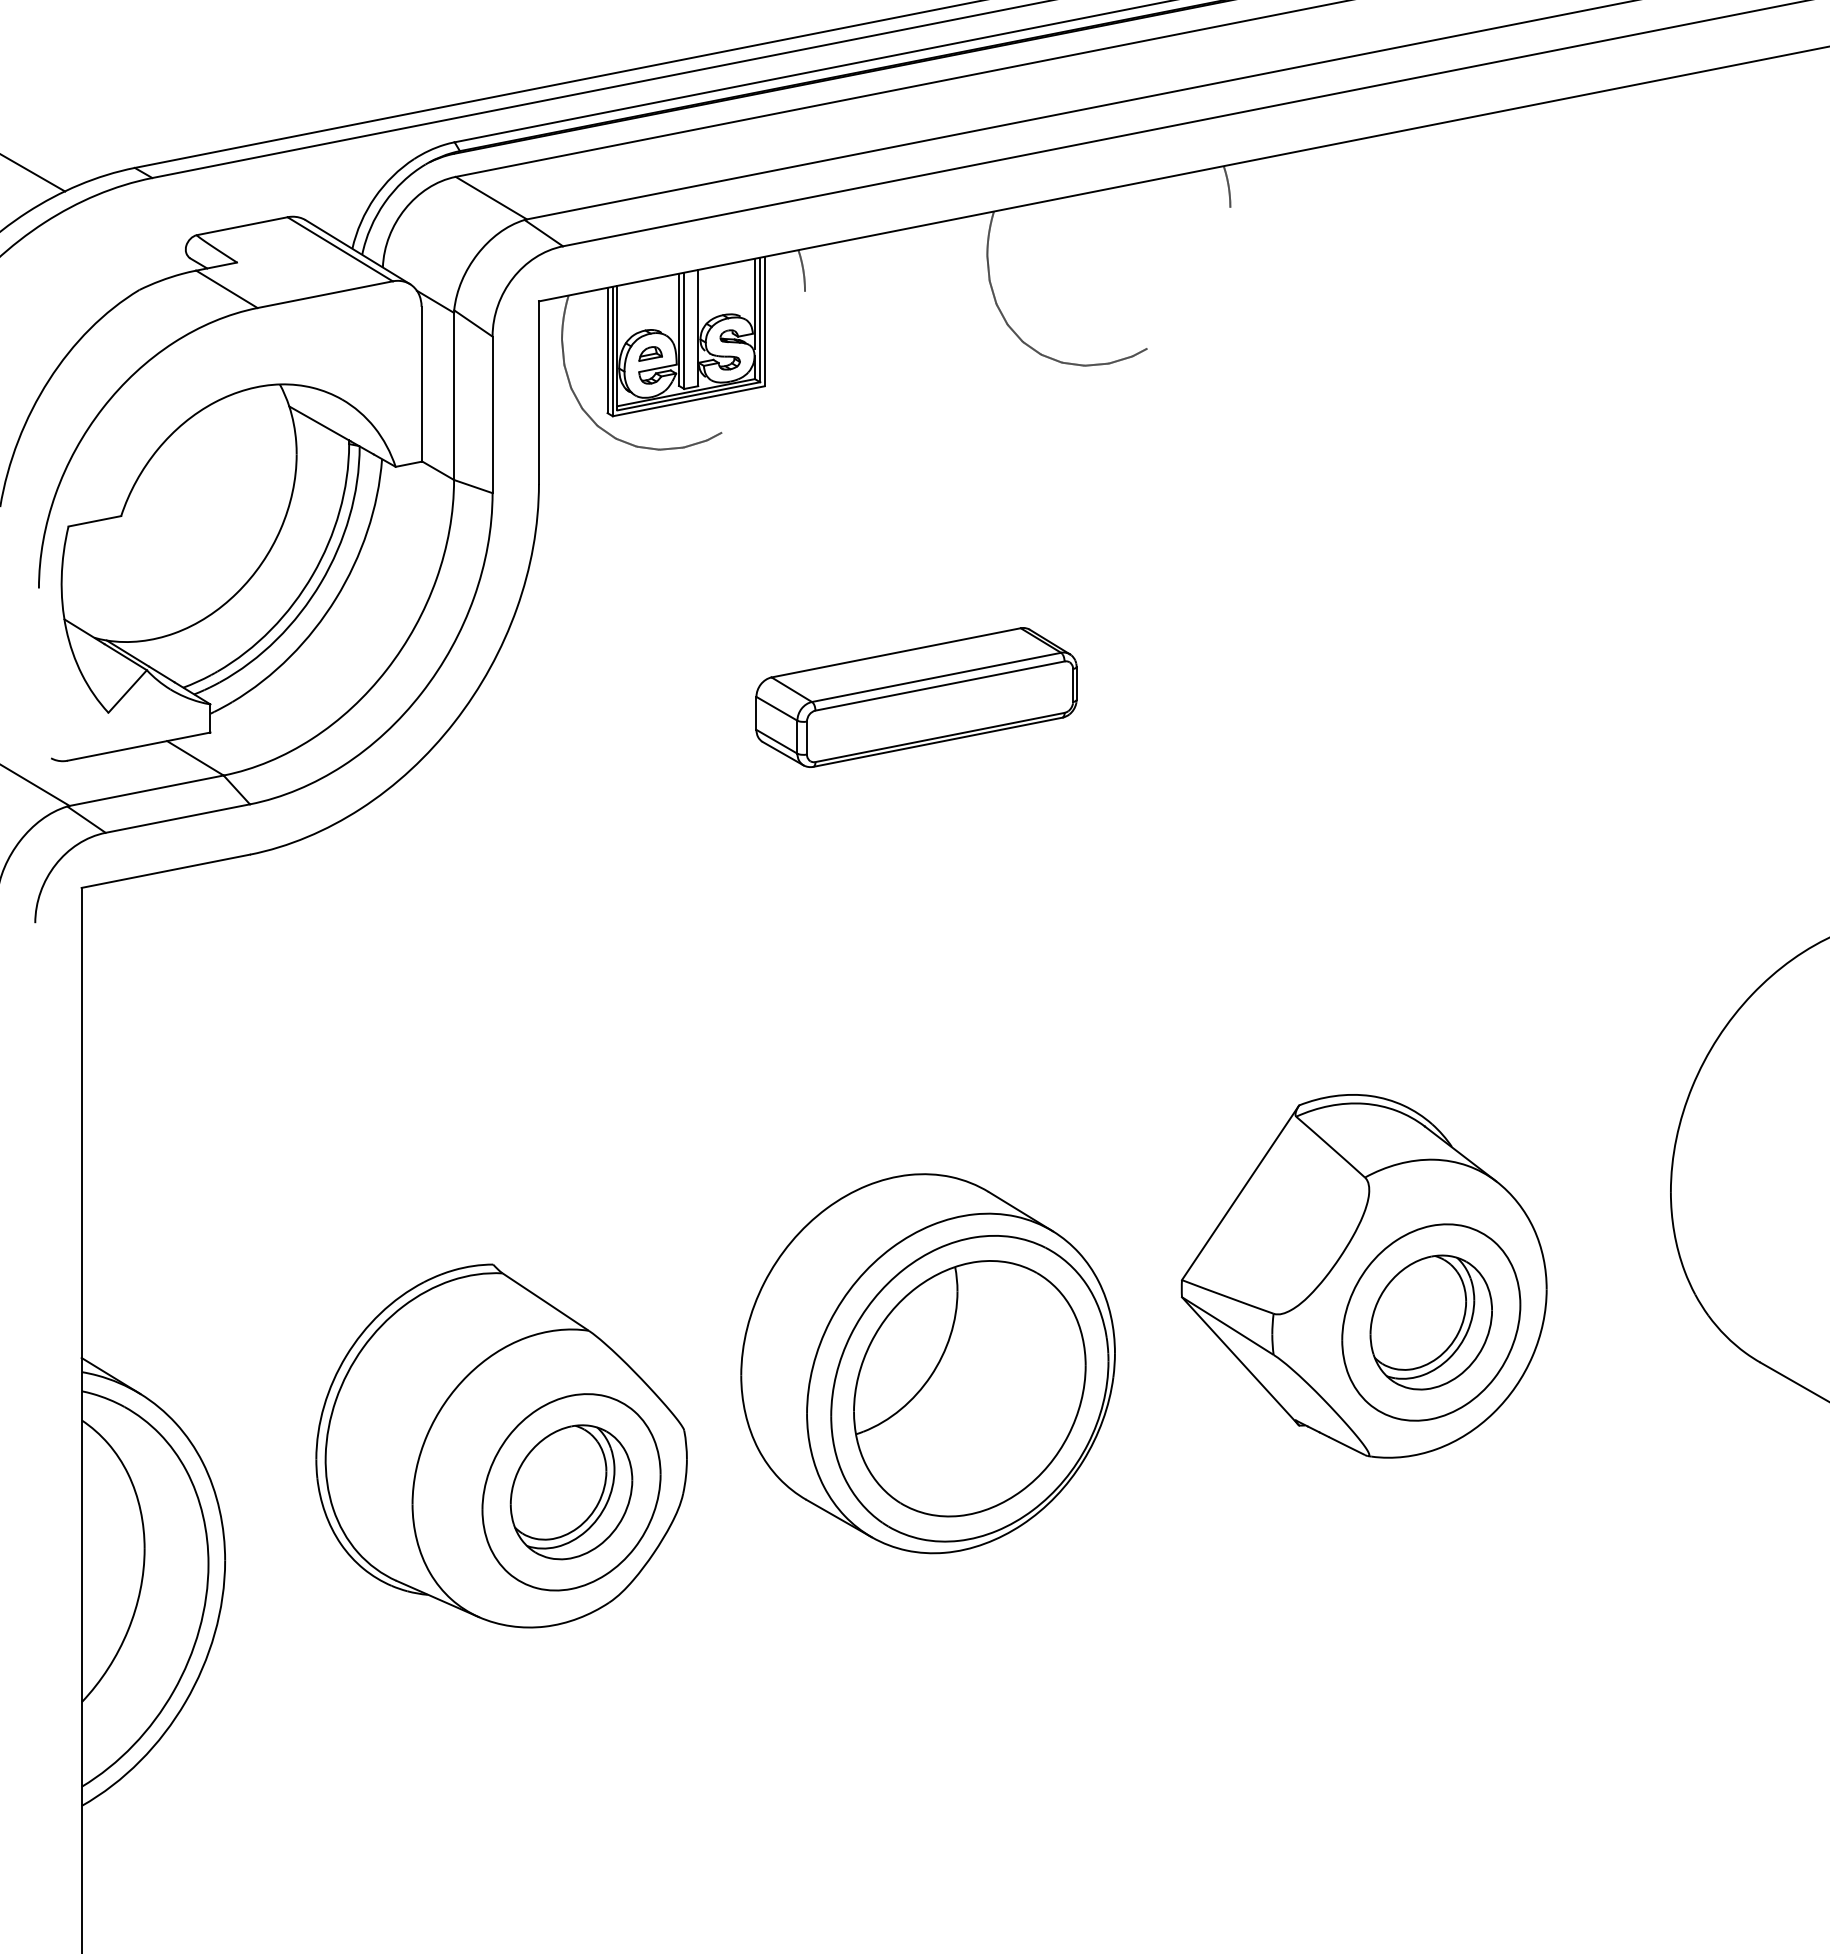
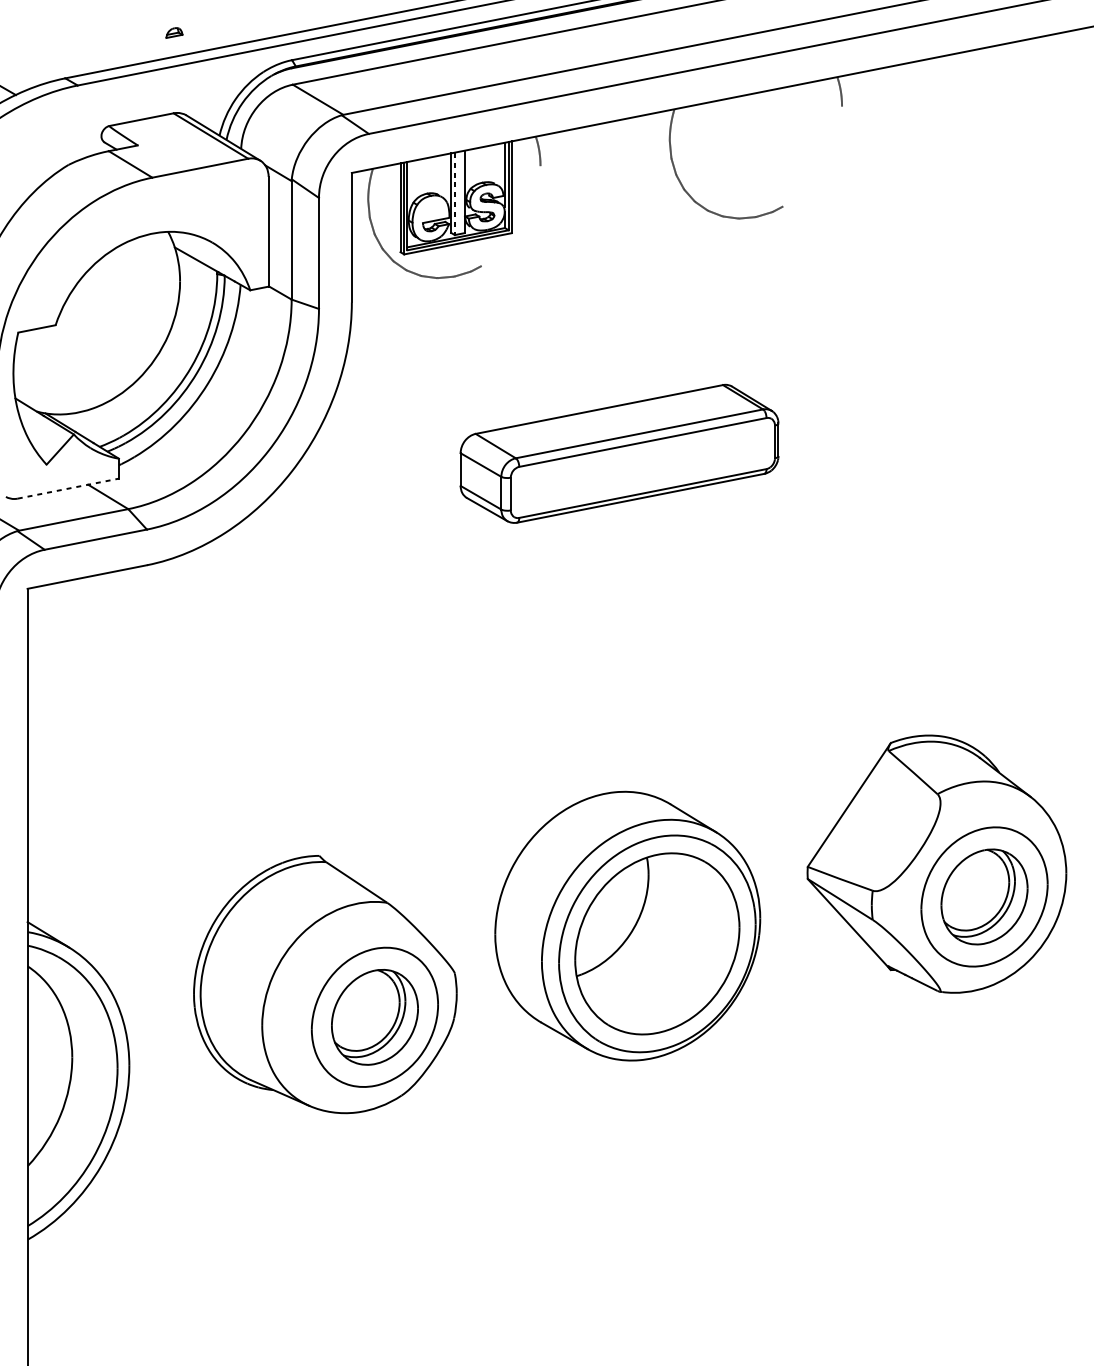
line: (684, 331) -> (455, 194), solid -> dashed
part: (650, 353) -> (174, 32), moved
part: (916, 697) -> (619, 453), size x1.4
line: (139, 746) -> (68, 488), solid -> dashed

